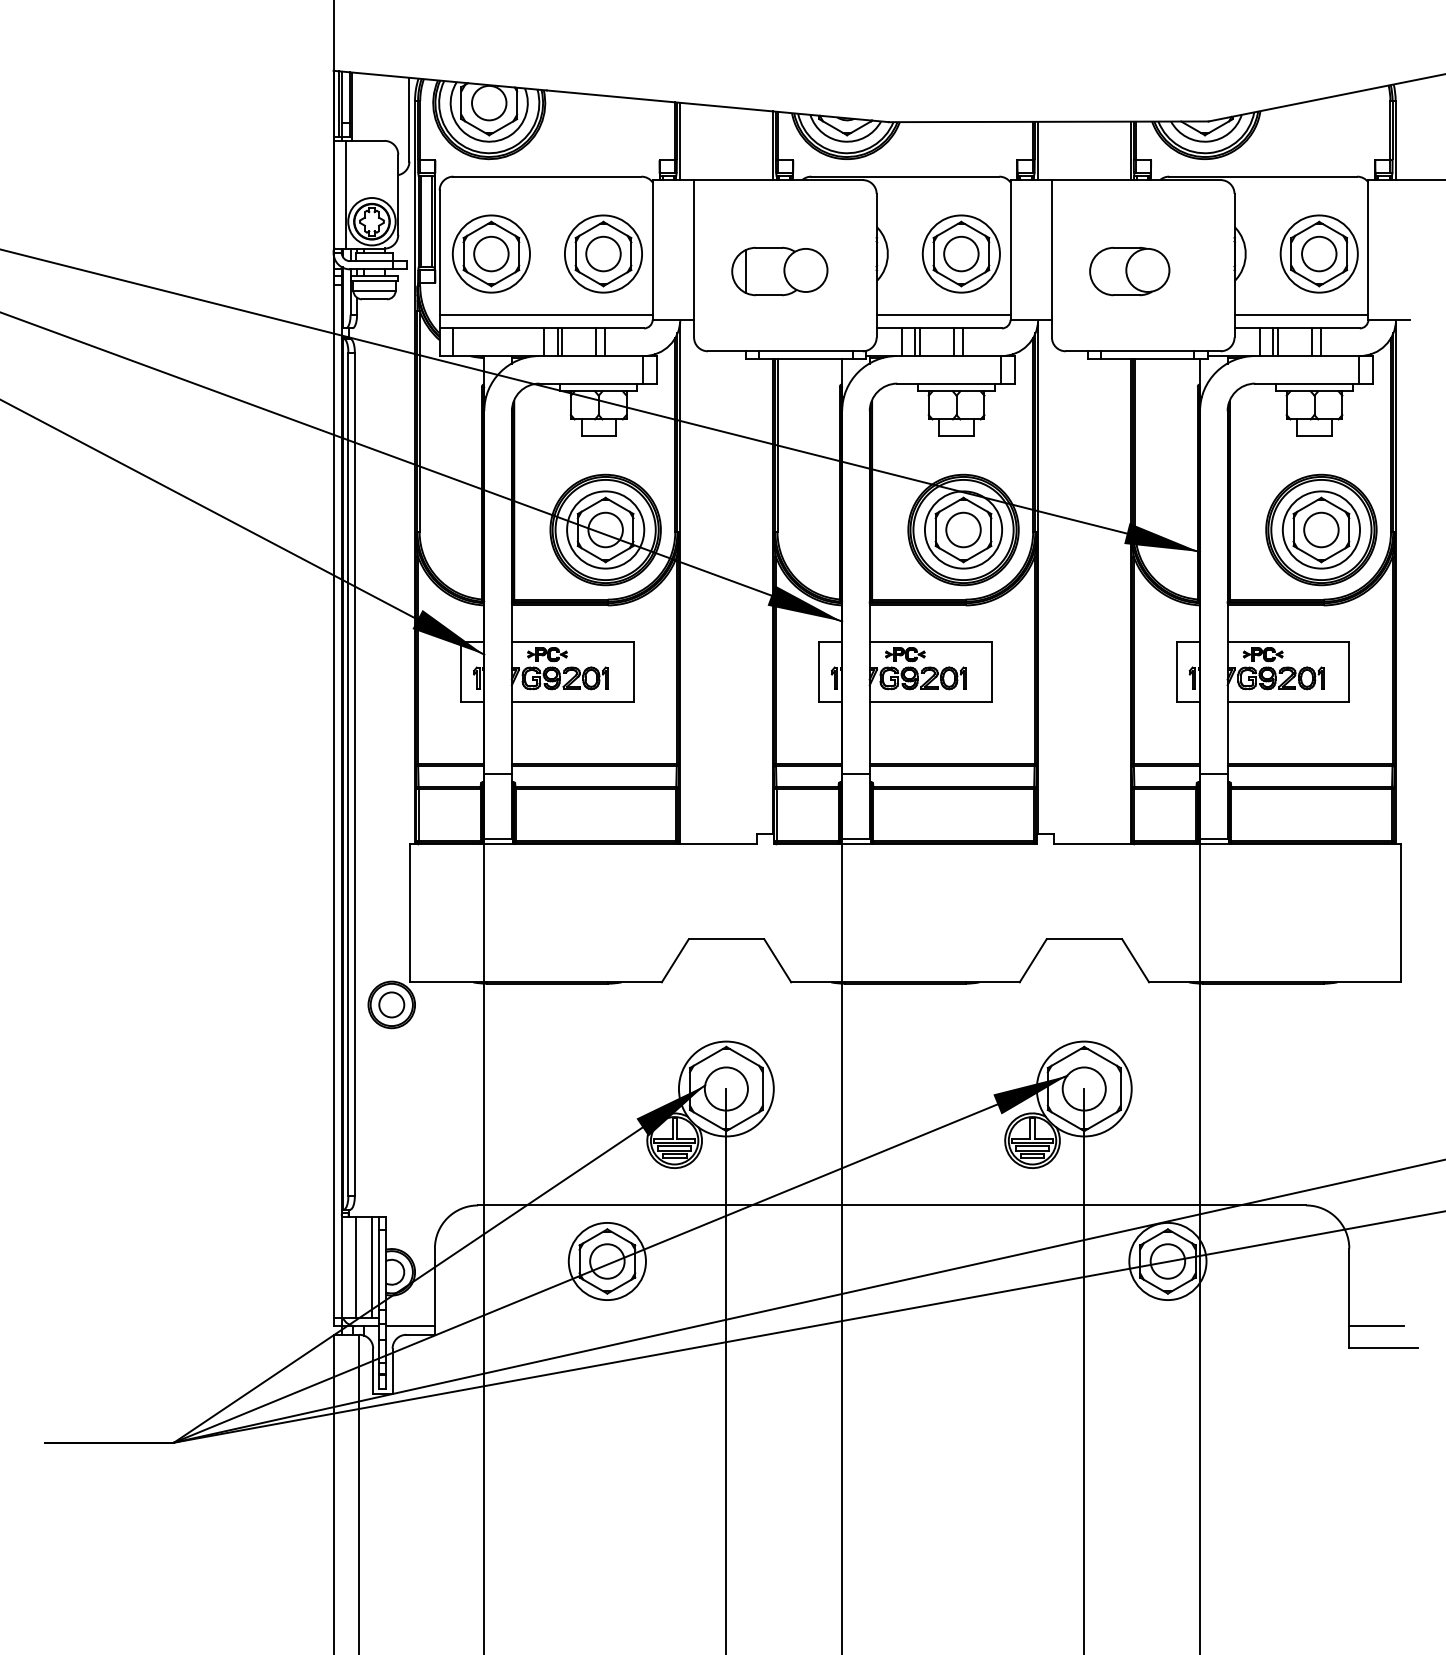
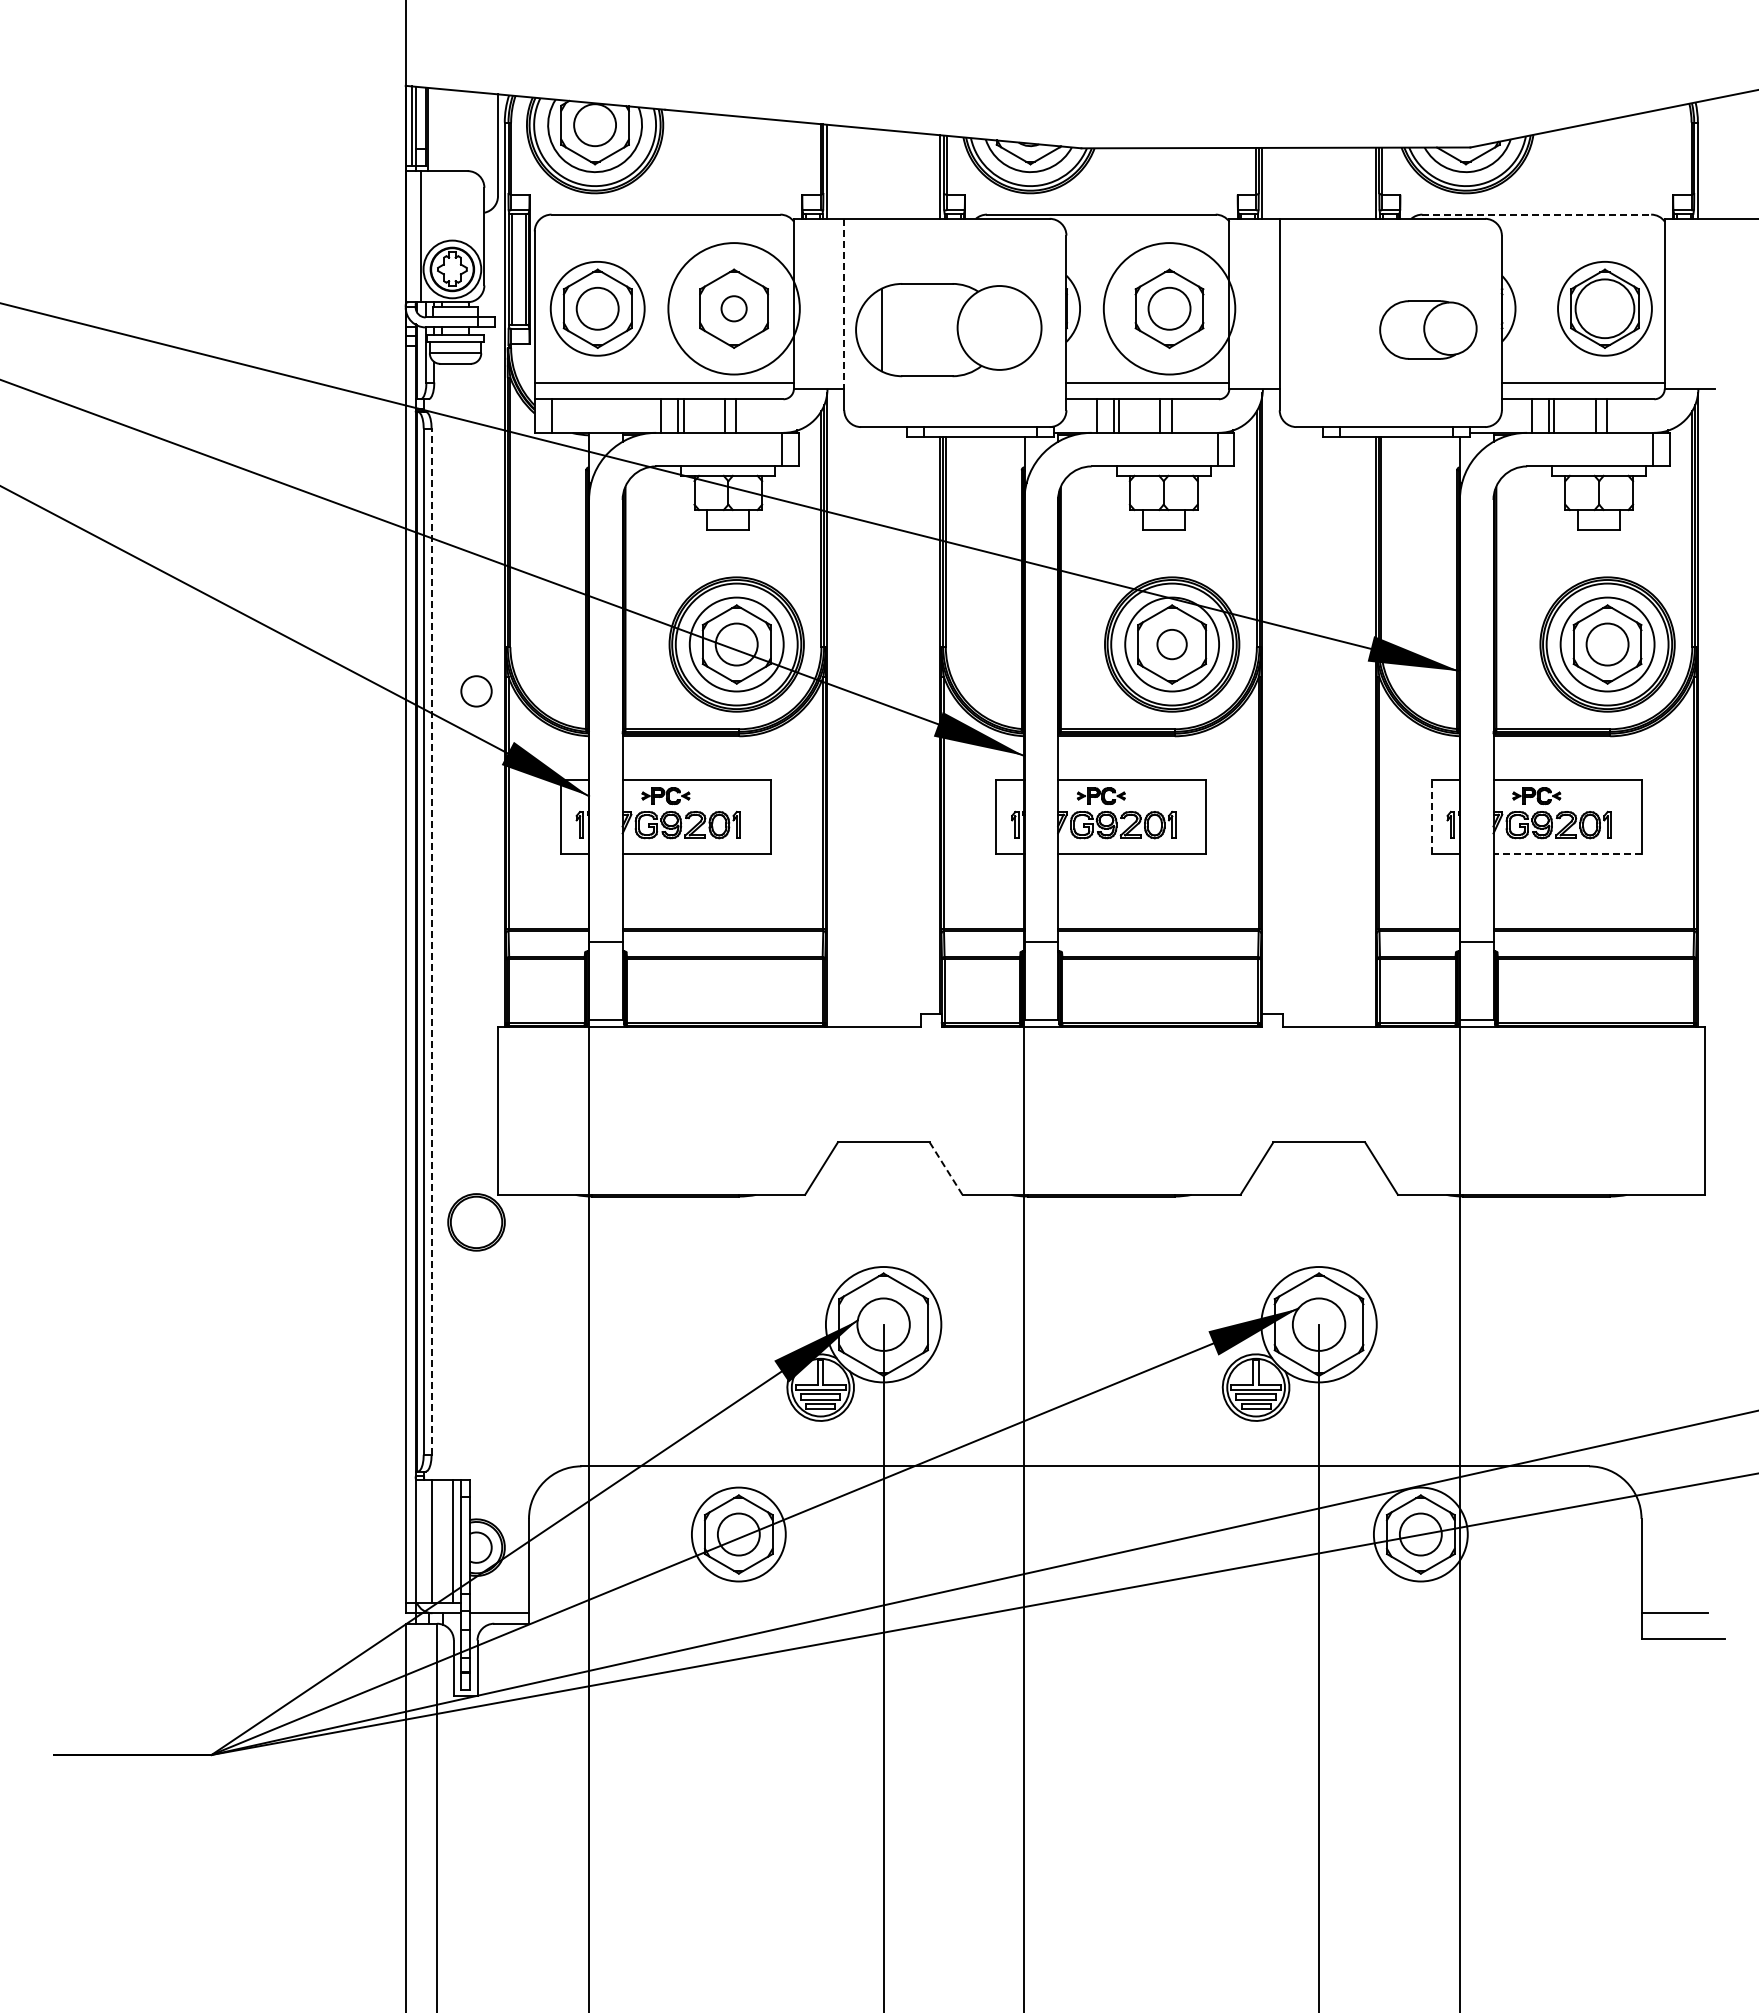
line: (1263, 176) -> (1537, 214), solid -> dashed
line: (694, 249) -> (844, 303), solid -> dashed
circle: (603, 253) -> (734, 308), size x0.6
circle: (603, 253) -> (734, 308), size x1.4
circle: (961, 253) -> (1169, 308), size x1.4
circle: (1318, 253) -> (1604, 308), size x1.4
part: (779, 271) -> (948, 329), size x1.6
part: (1129, 271) -> (1428, 329), moved
circle: (962, 529) -> (1171, 644), size x0.7
line: (1176, 672) -> (1431, 817), solid -> dashed
line: (1288, 701) -> (1567, 853), solid -> dashed
line: (354, 774) -> (431, 941), solid -> dashed
line: (778, 960) -> (946, 1168), solid -> dashed
circle: (391, 1005) -> (476, 691), moved

